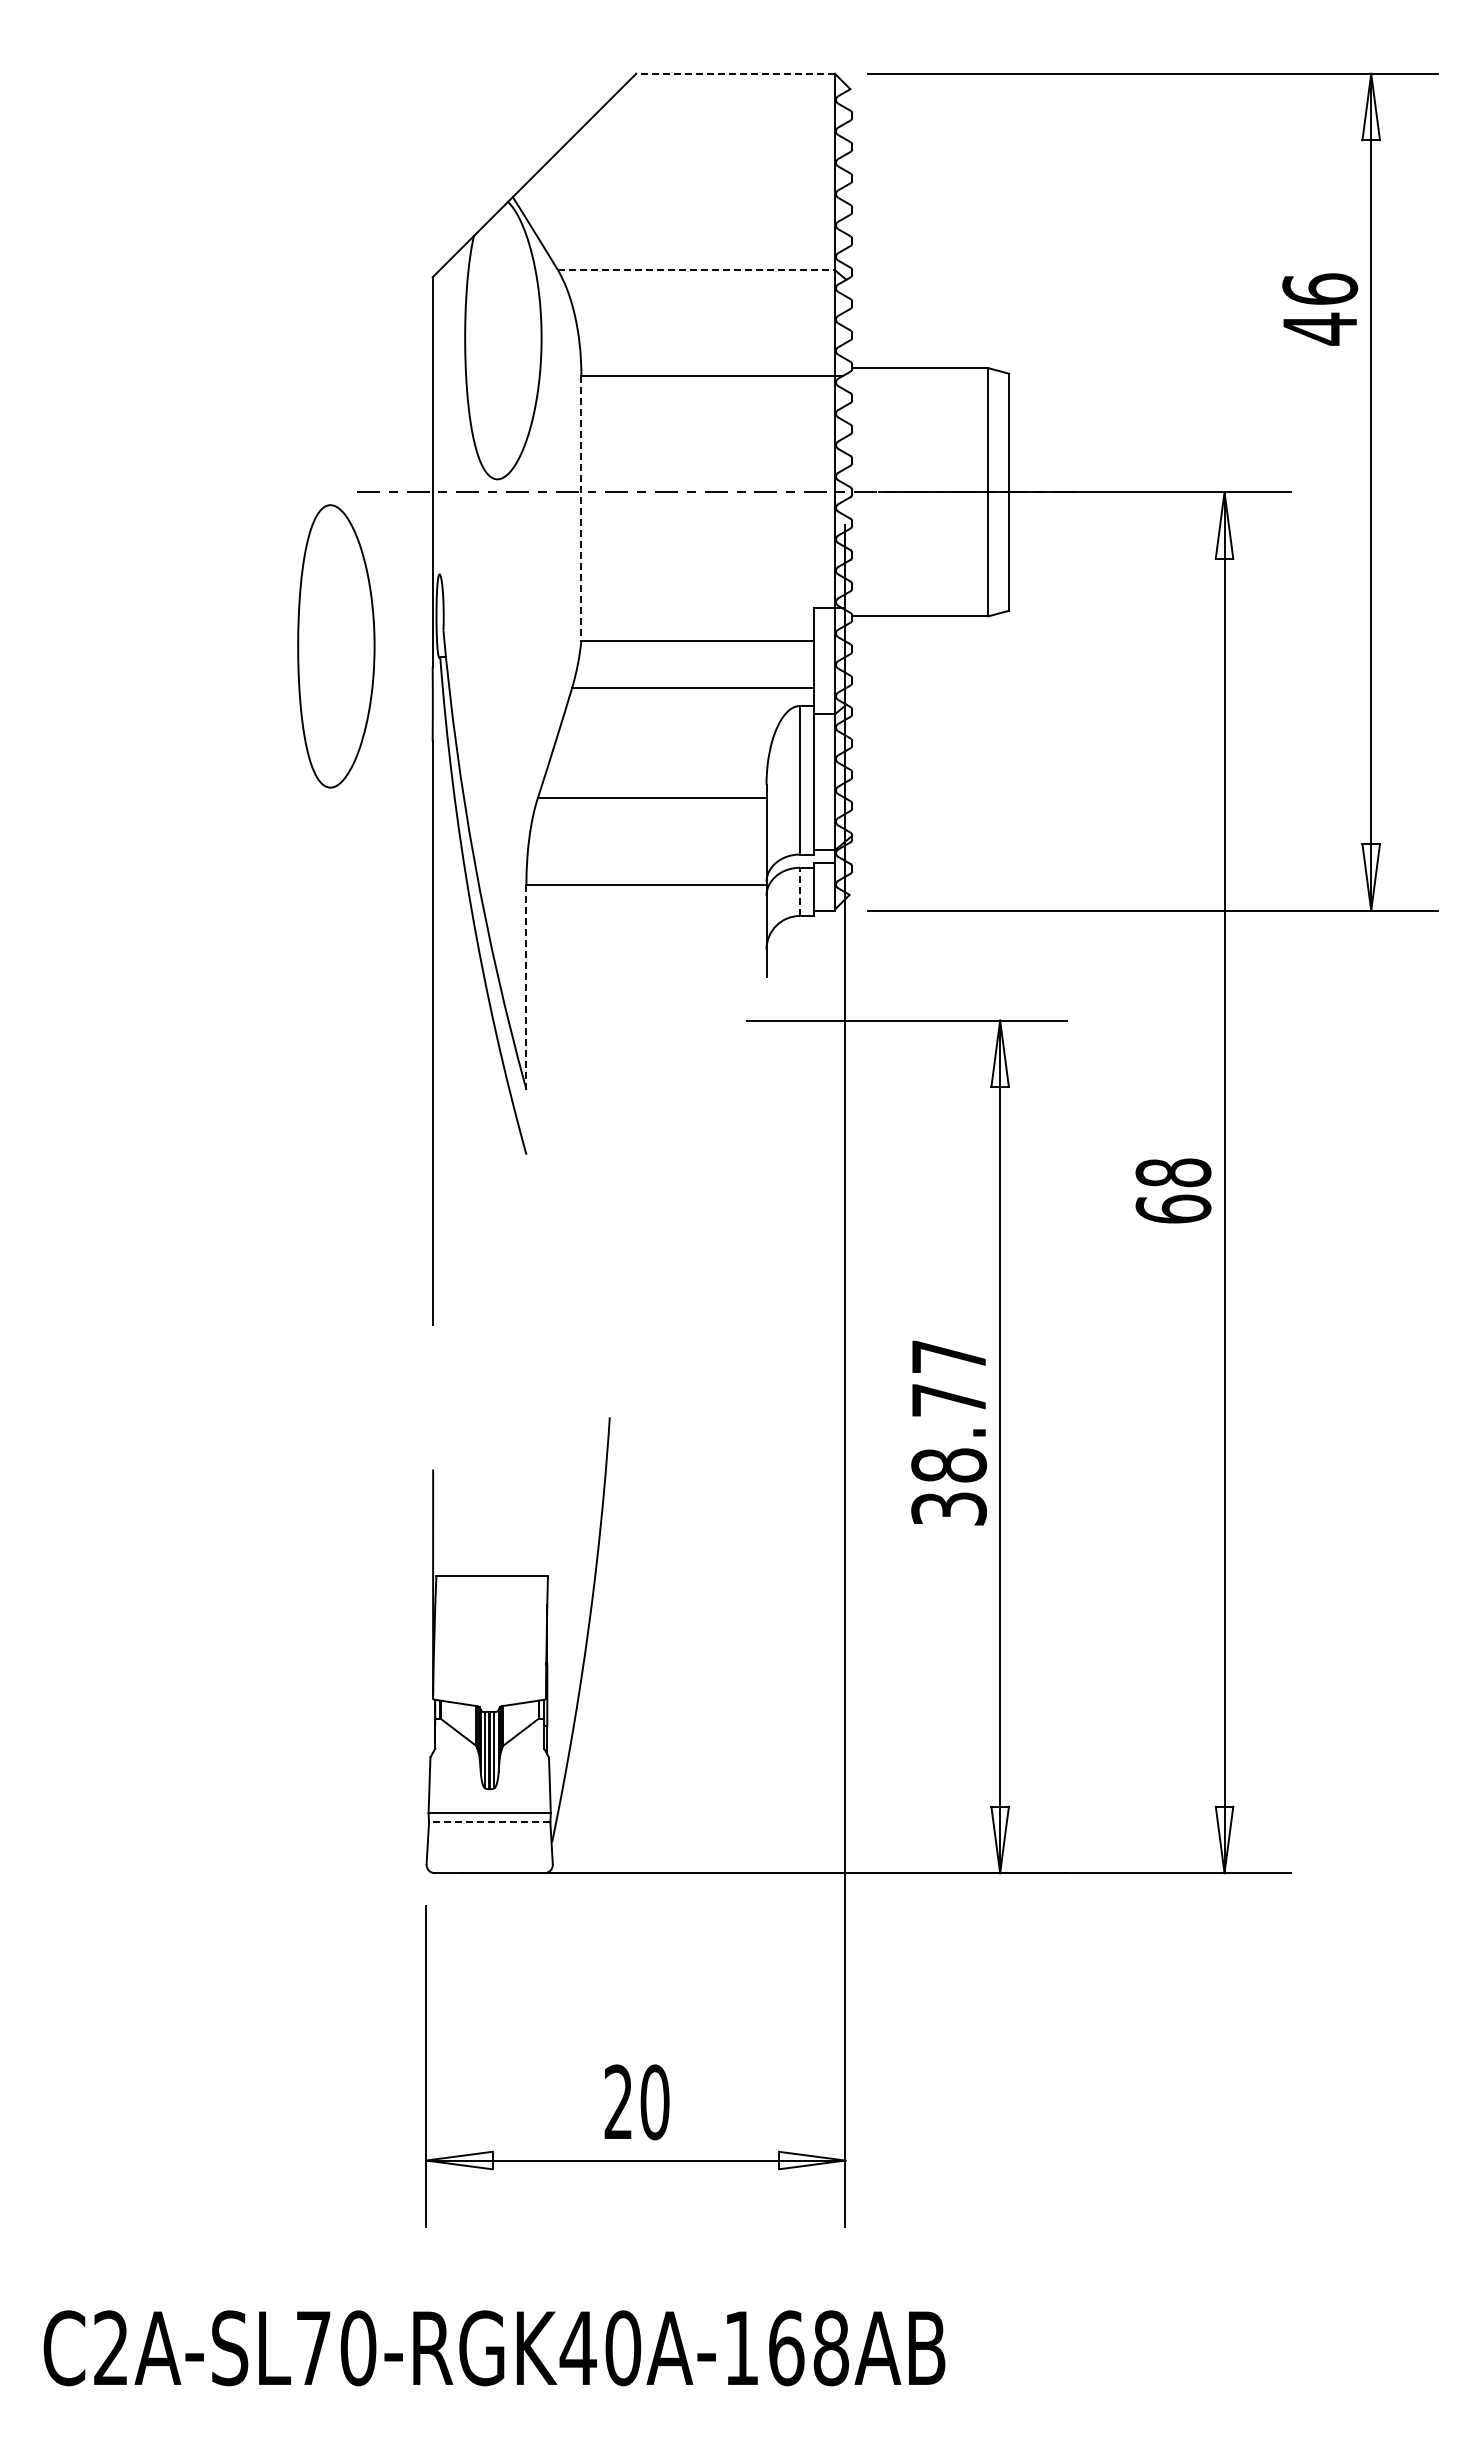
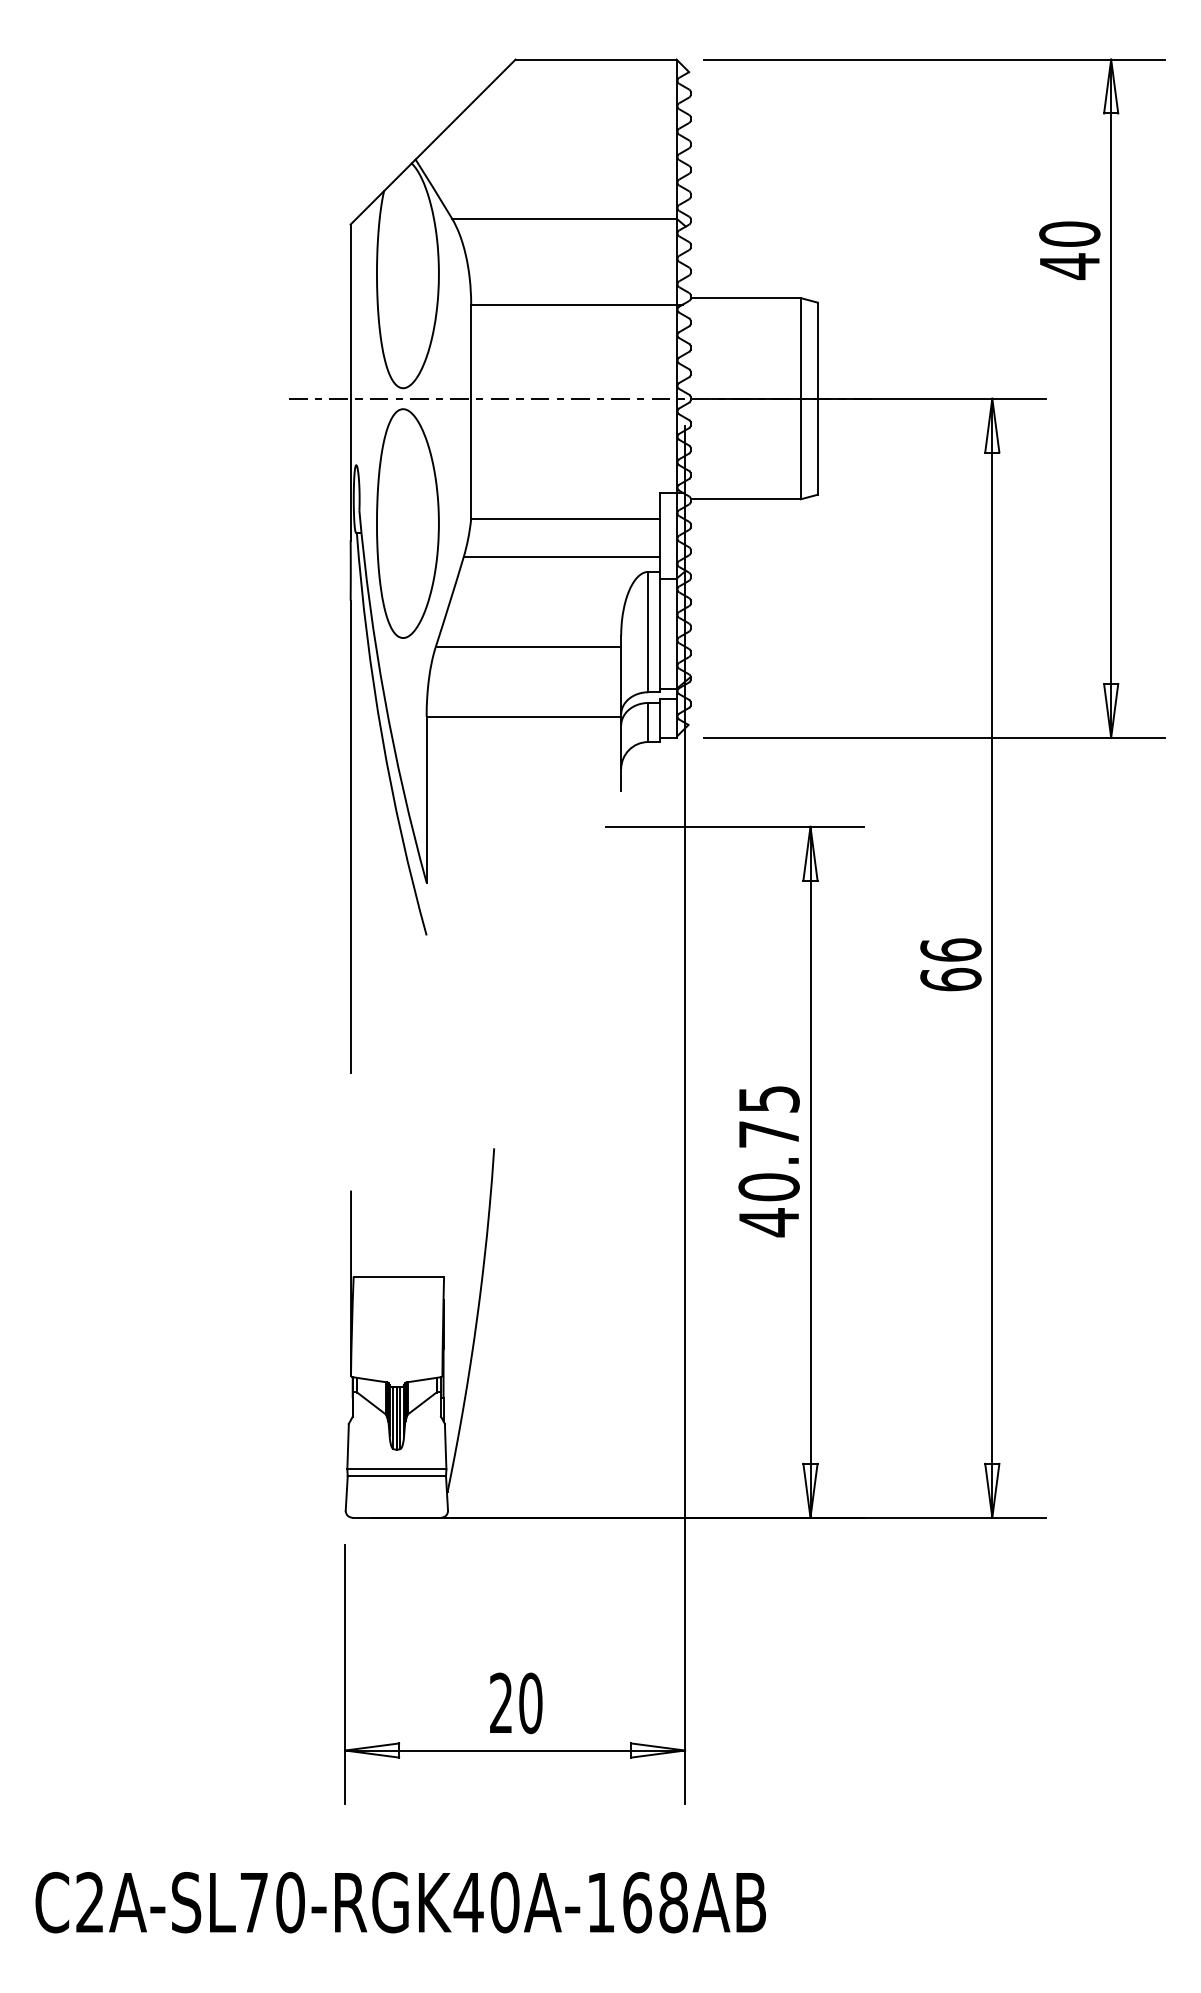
line: (735, 73) -> (596, 59), dashed -> solid
line: (696, 270) -> (564, 219), dashed -> solid
text: (1320, 288) -> (1070, 233), 46 -> 40
line: (581, 508) -> (471, 411), dashed -> solid
part: (336, 646) -> (408, 523), moved
line: (800, 891) -> (648, 722), dashed -> solid
line: (526, 986) -> (426, 799), dashed -> solid
text: (1173, 1172) -> (950, 949), 68 -> 66
text: (949, 1433) -> (769, 1161), 38.77 -> 40.75
line: (489, 1822) -> (396, 1476), dashed -> solid

